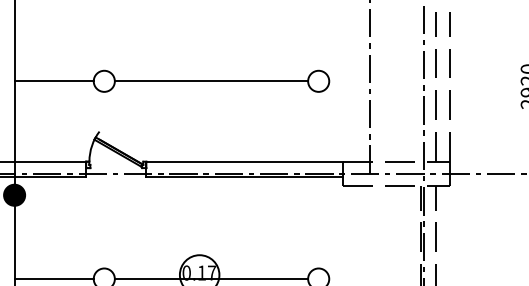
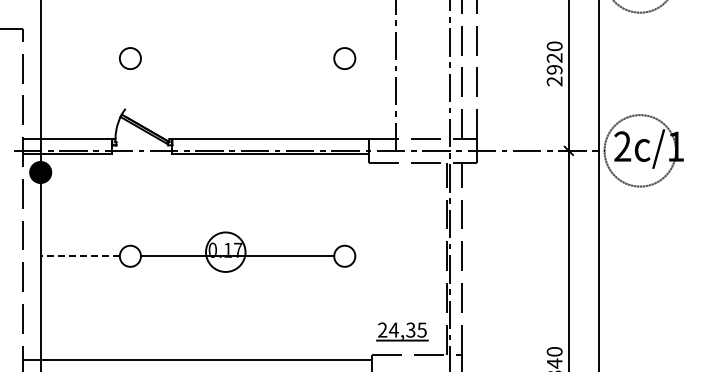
line: (53, 81) -> (79, 58), removed
line: (211, 81) -> (237, 58), removed
line: (54, 278) -> (80, 255), solid -> dashed

